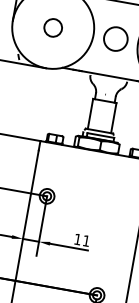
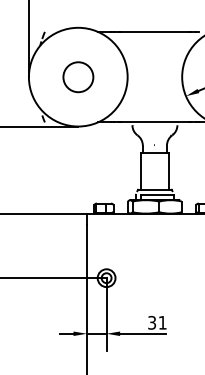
circle: (52, 27) -> (77, 76), size x1.4
circle: (115, 39) -> (154, 77), removed
text: (78, 239) -> (152, 322), 11 -> 31

